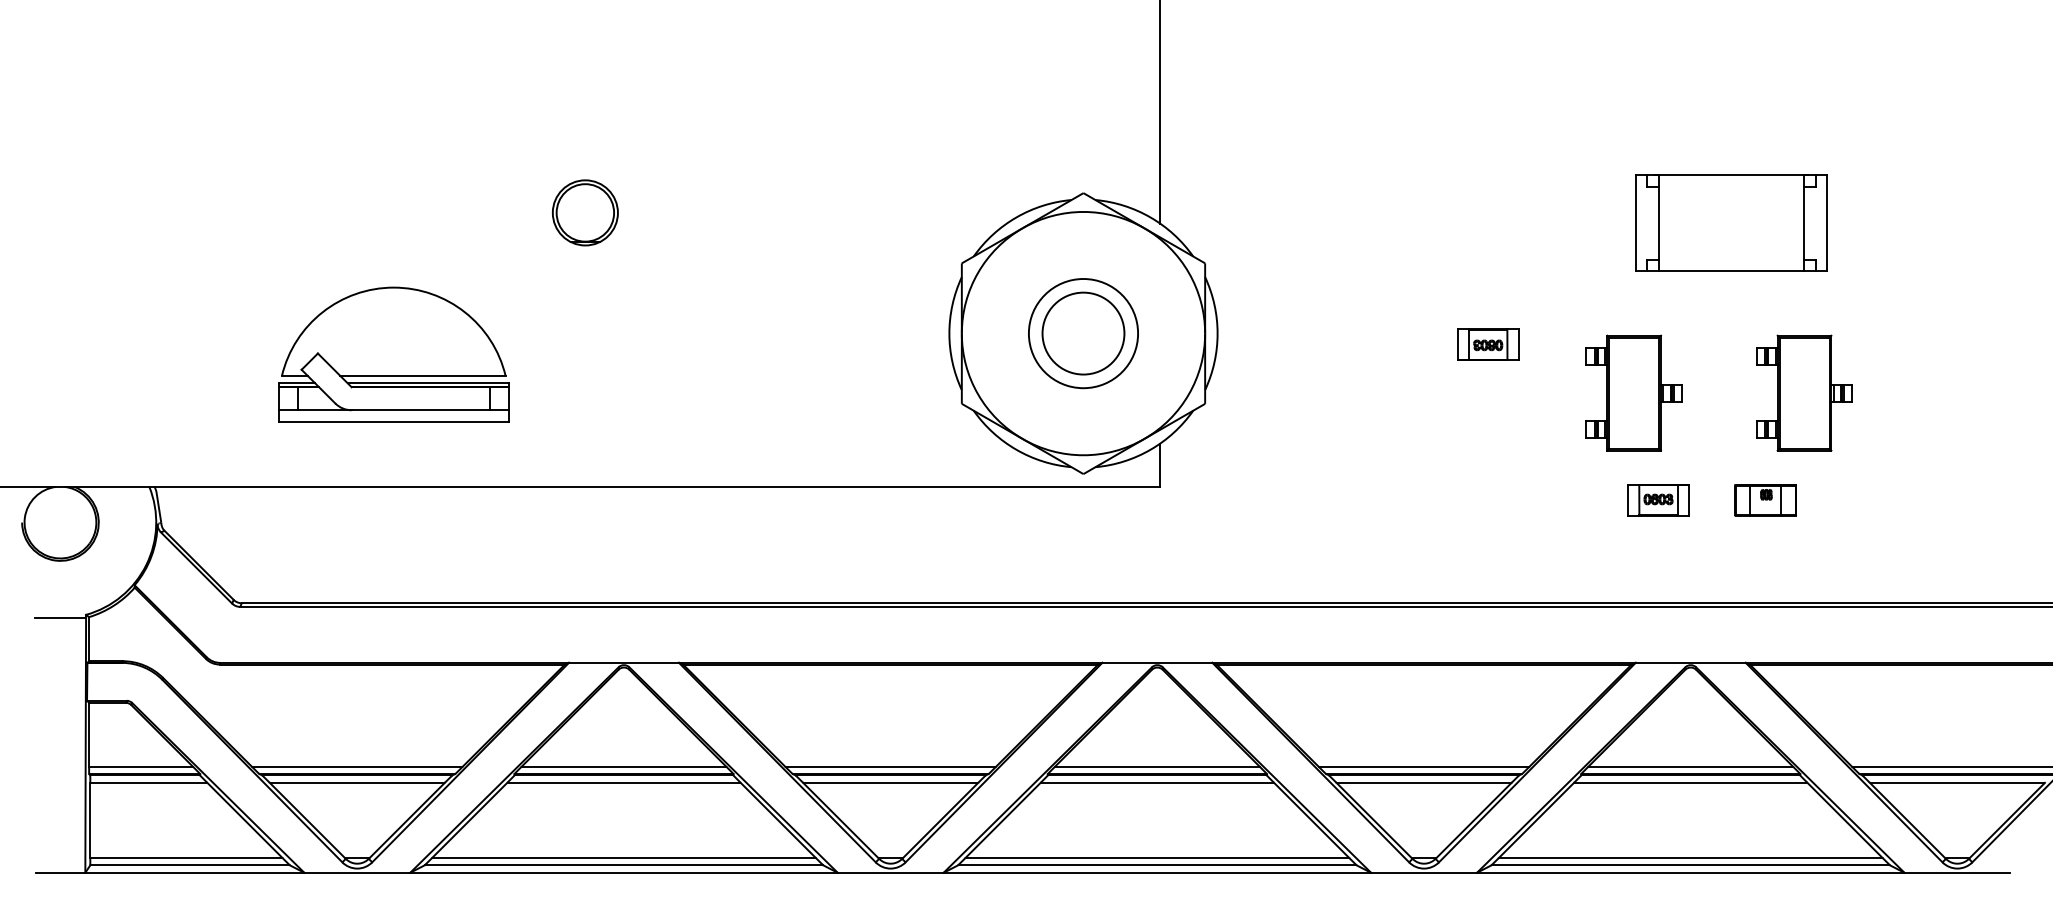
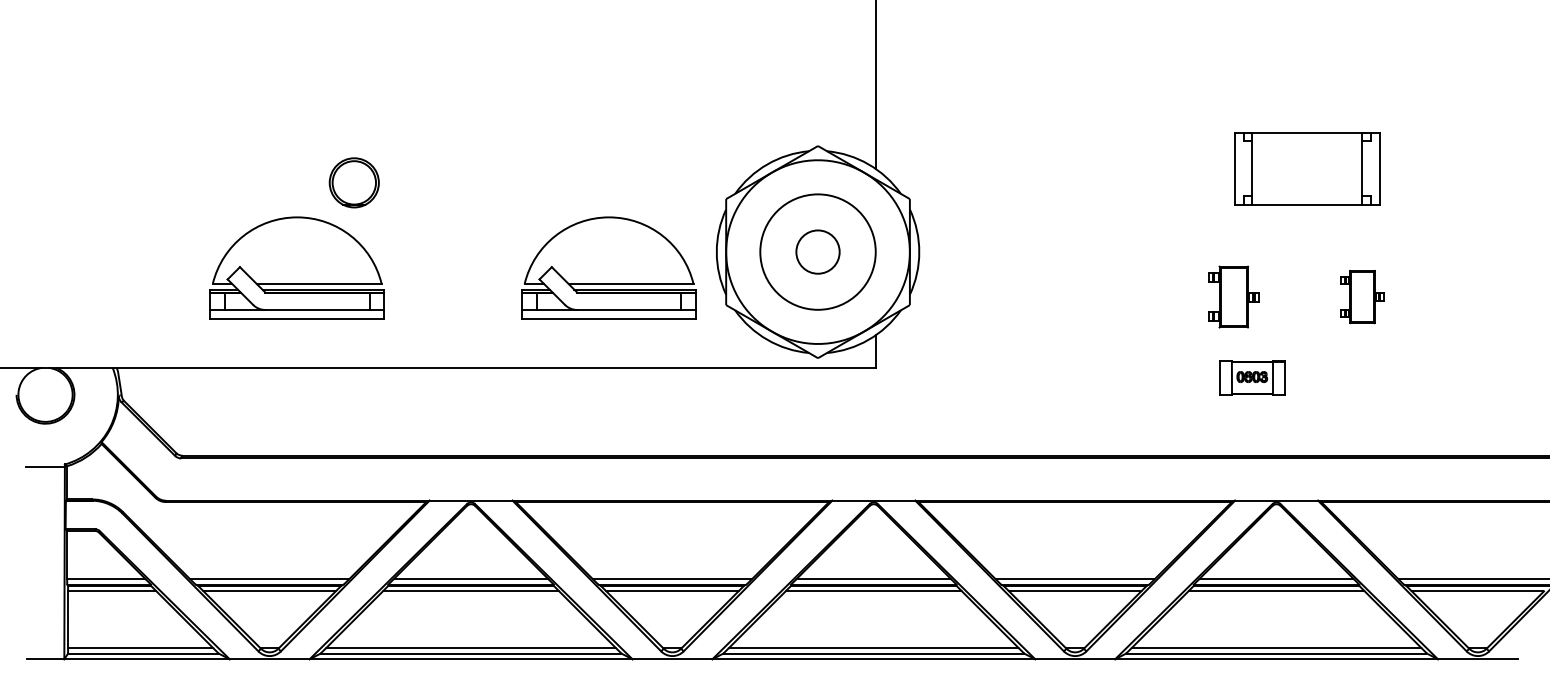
part: (584, 212) -> (353, 182), moved
circle: (1083, 333) -> (818, 252), size x0.7
circle: (1083, 333) -> (818, 252), size x1.4
part: (1488, 344) -> (1123, 260), removed
part: (806, 354) -> (608, 267), added
part: (1633, 392) -> (1233, 296), size x0.7
part: (1804, 392) -> (1362, 296), size x0.6
part: (1658, 500) -> (1252, 378), size x1.4
part: (1765, 500) -> (1333, 378), removed

